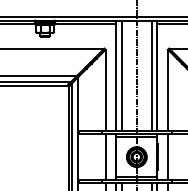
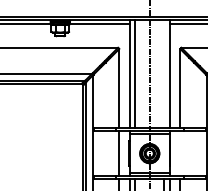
line: (151, 75) -> (164, 74), removed
line: (168, 156) -> (180, 153), removed

